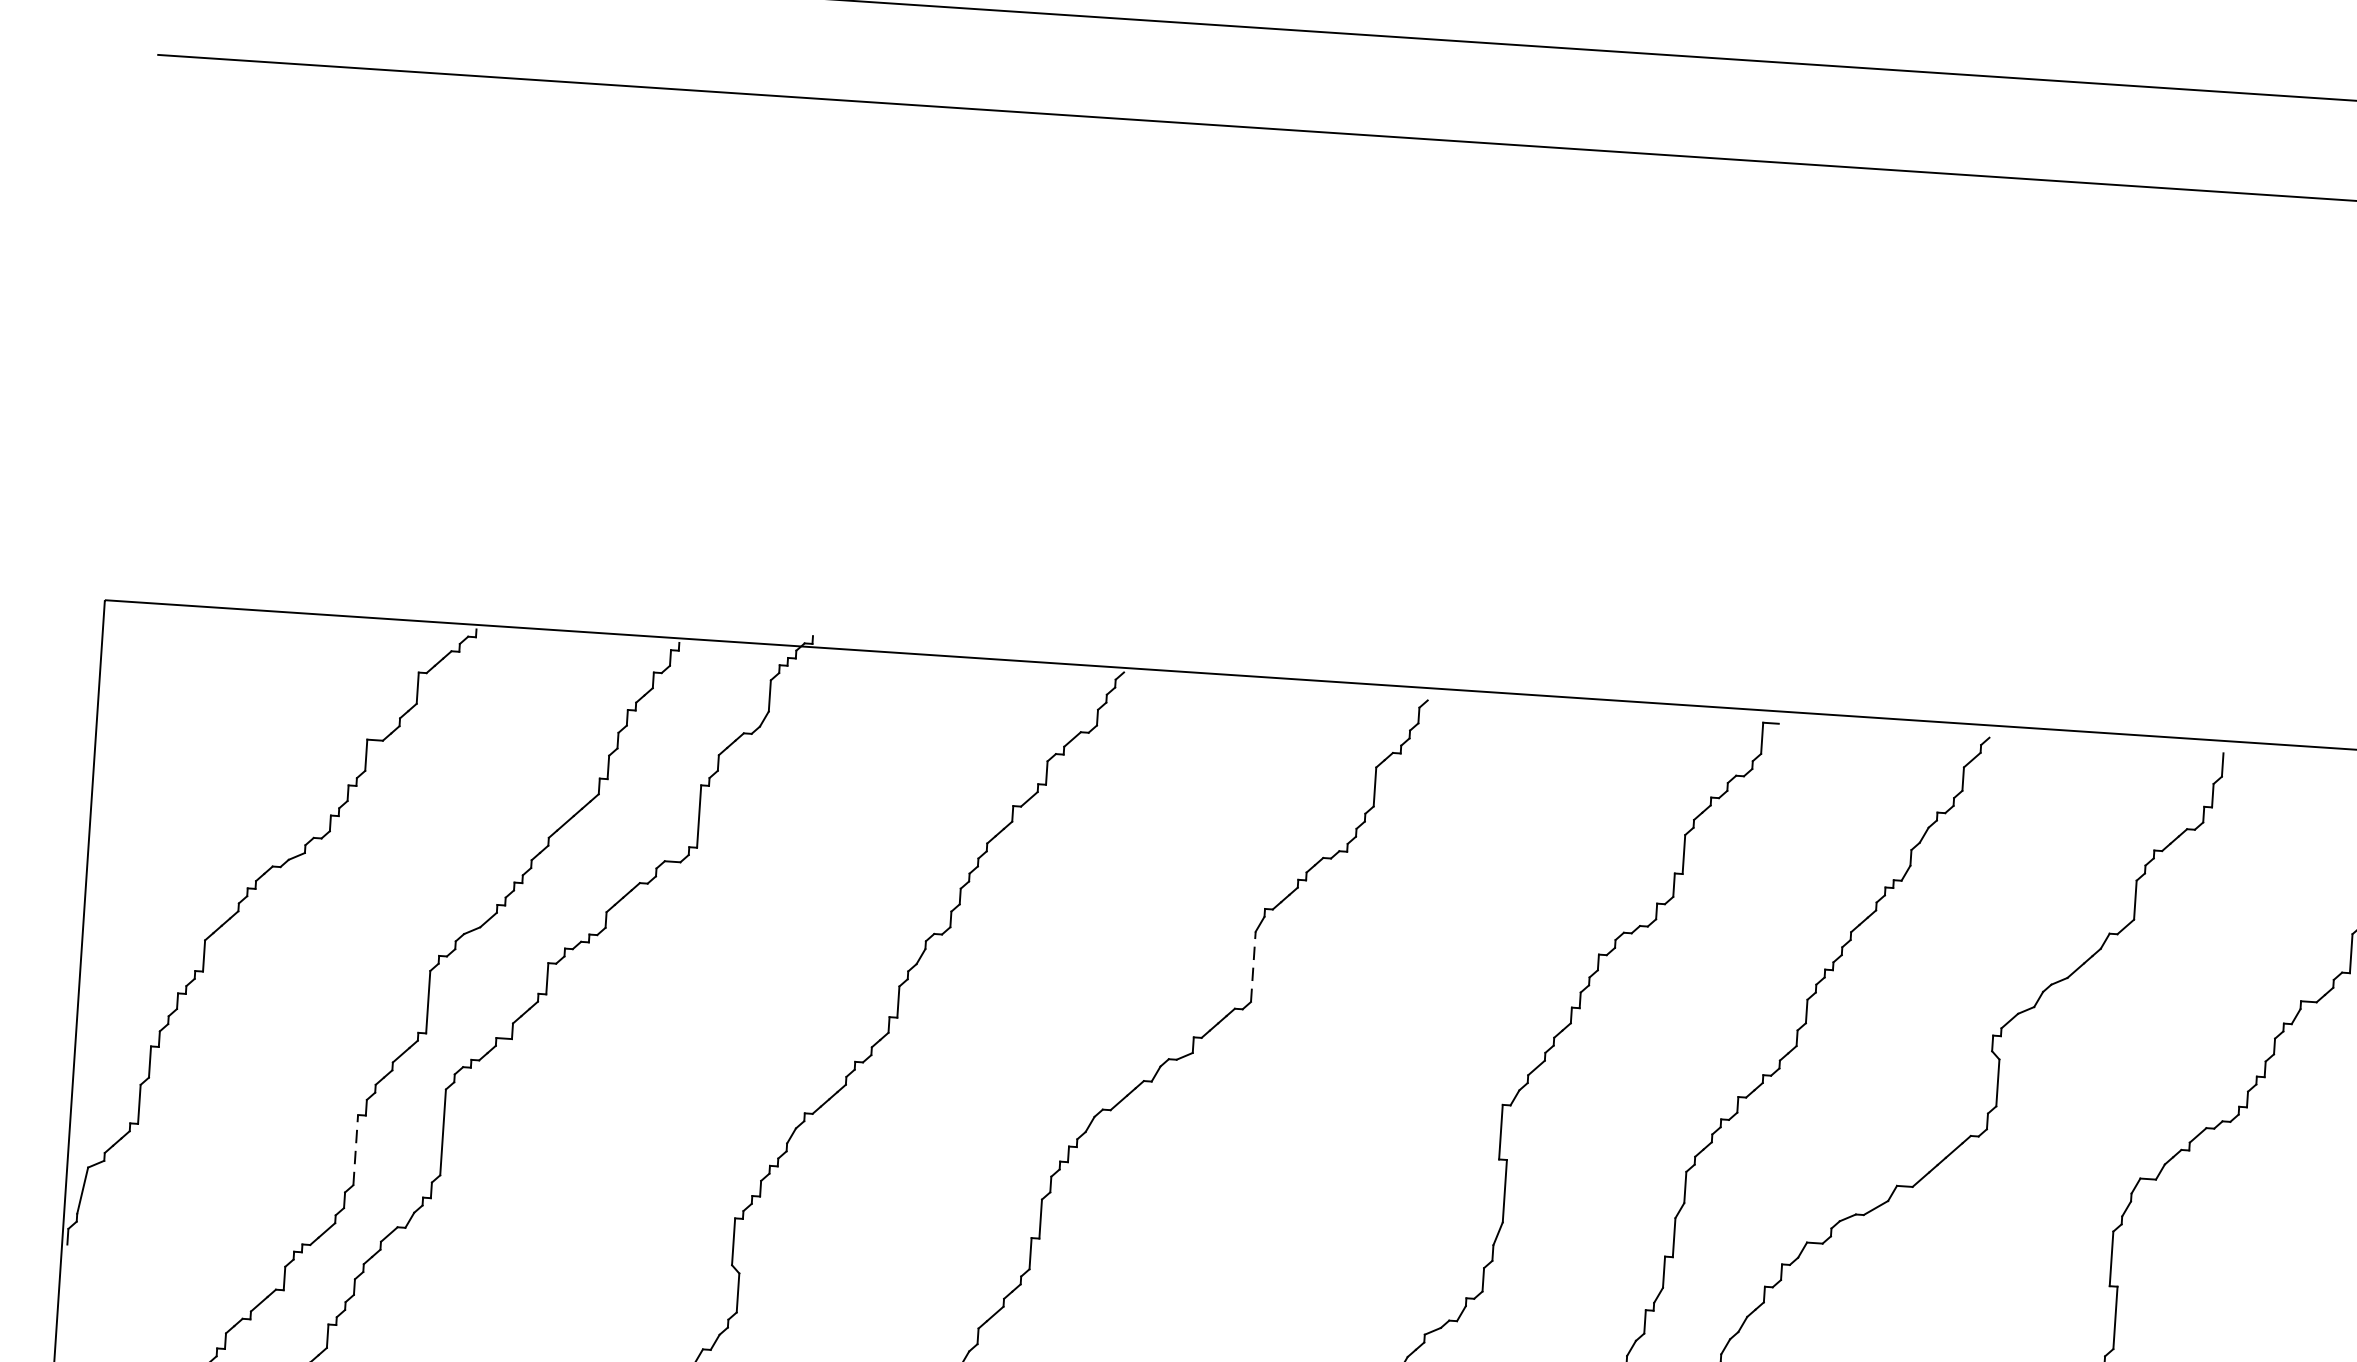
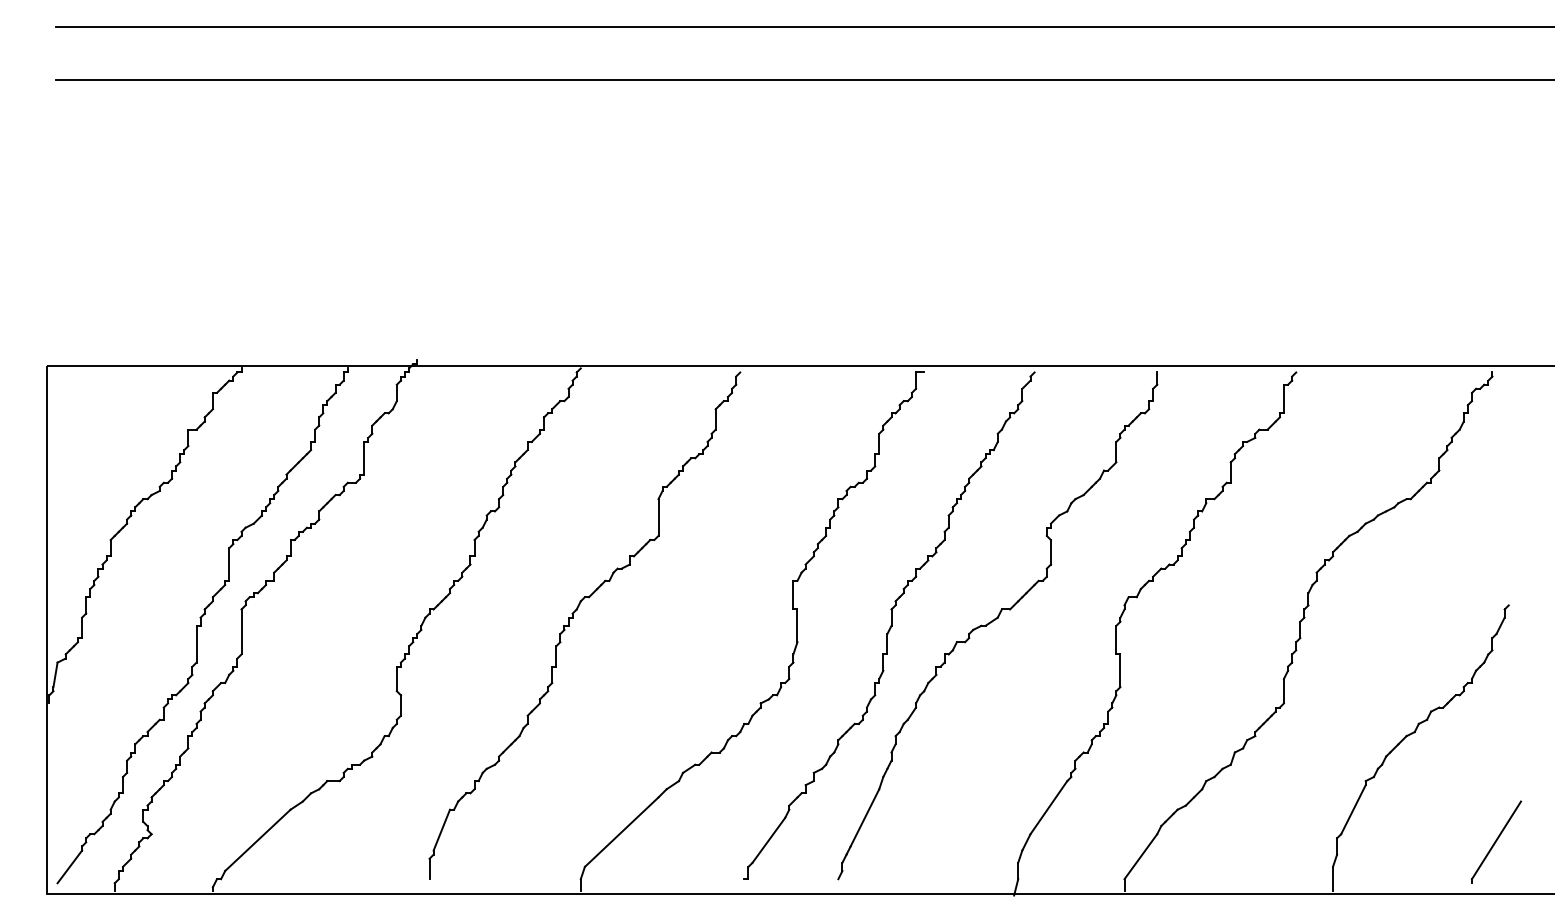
line: (1253, 966) -> (658, 517), dashed -> solid
line: (355, 1148) -> (196, 643), dashed -> solid

